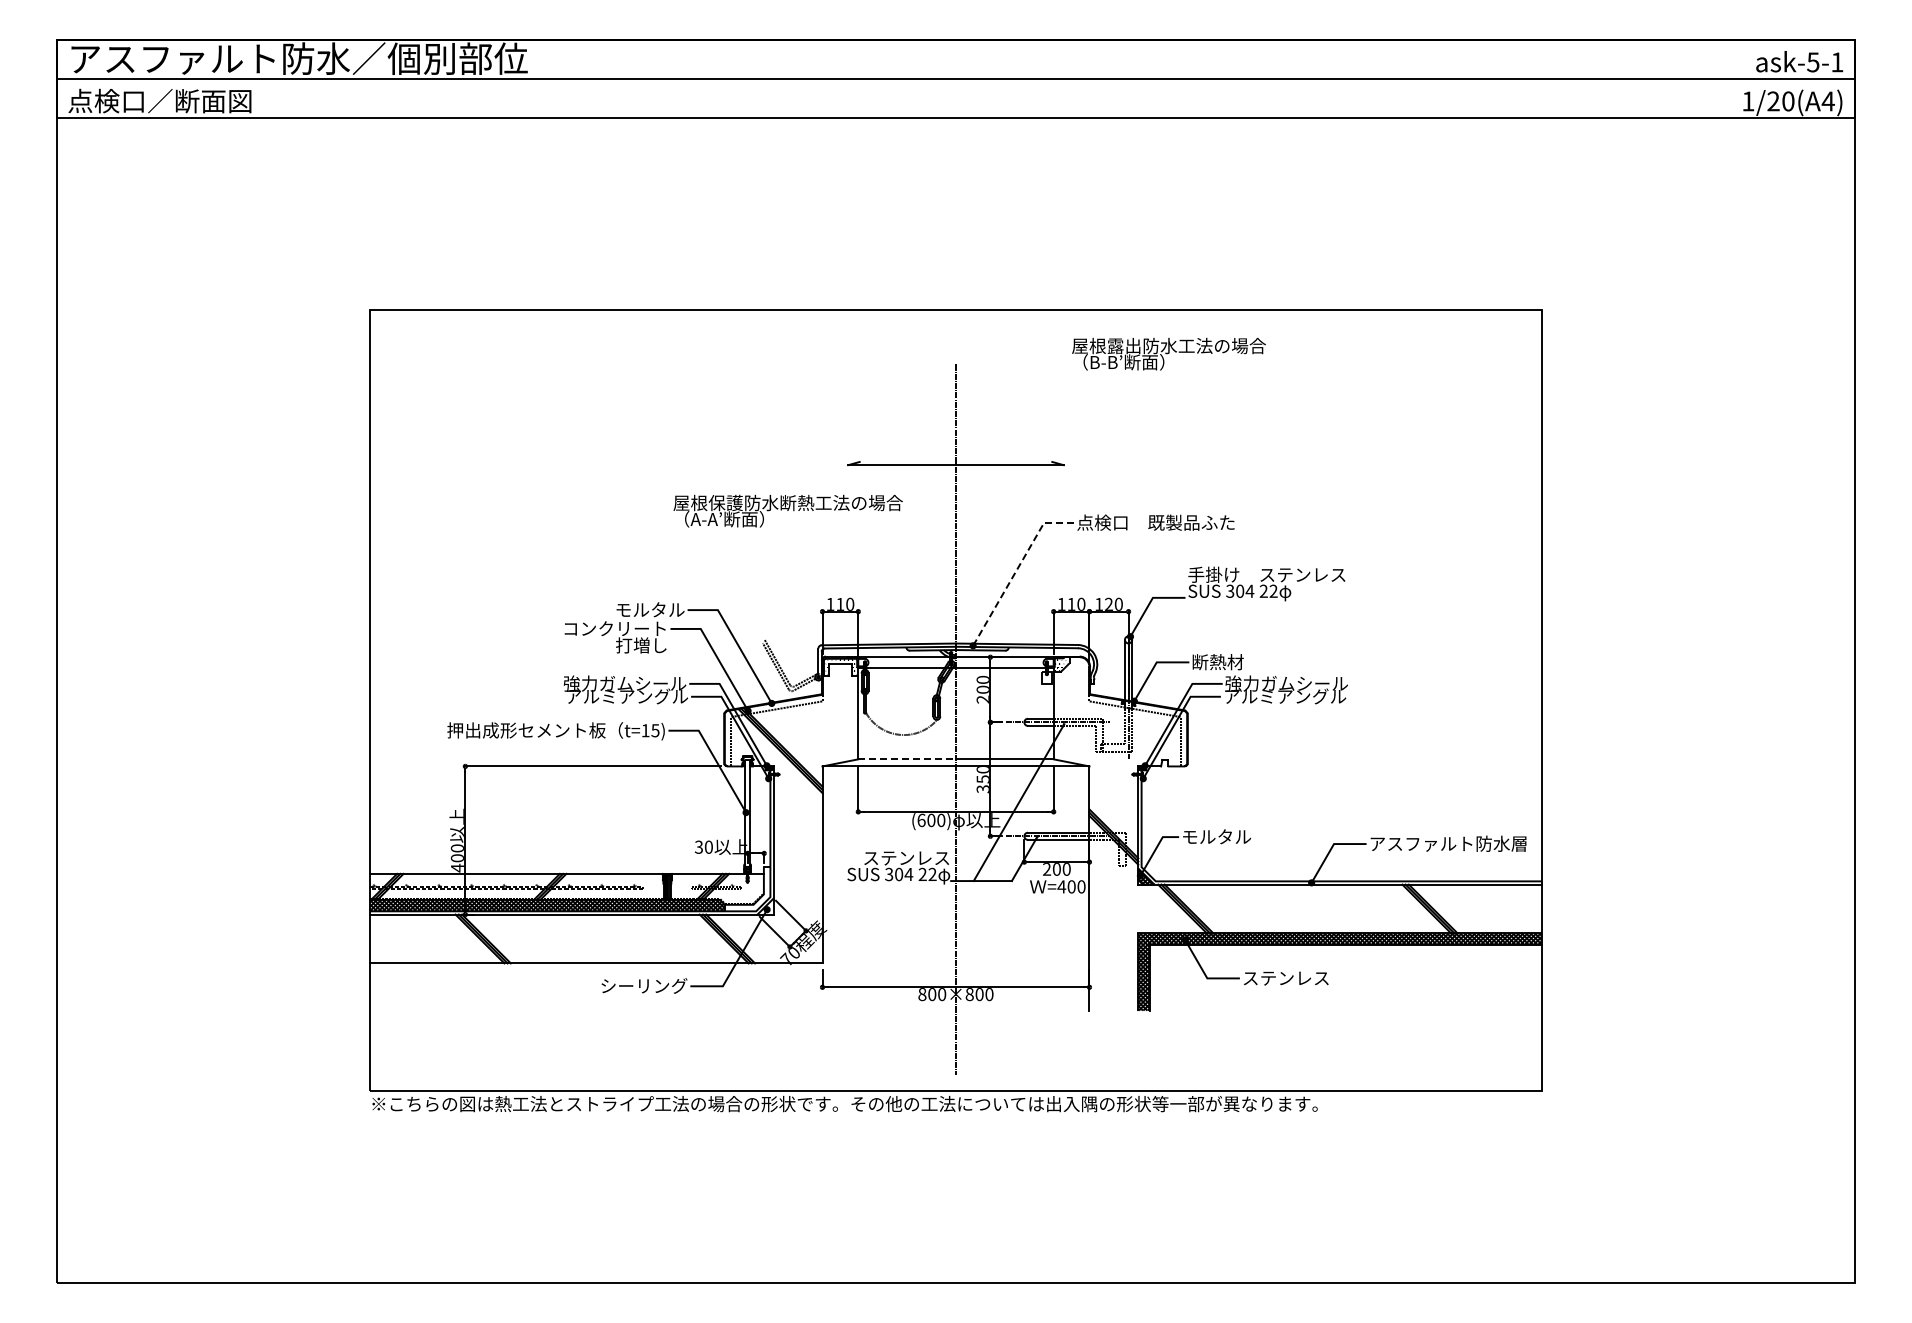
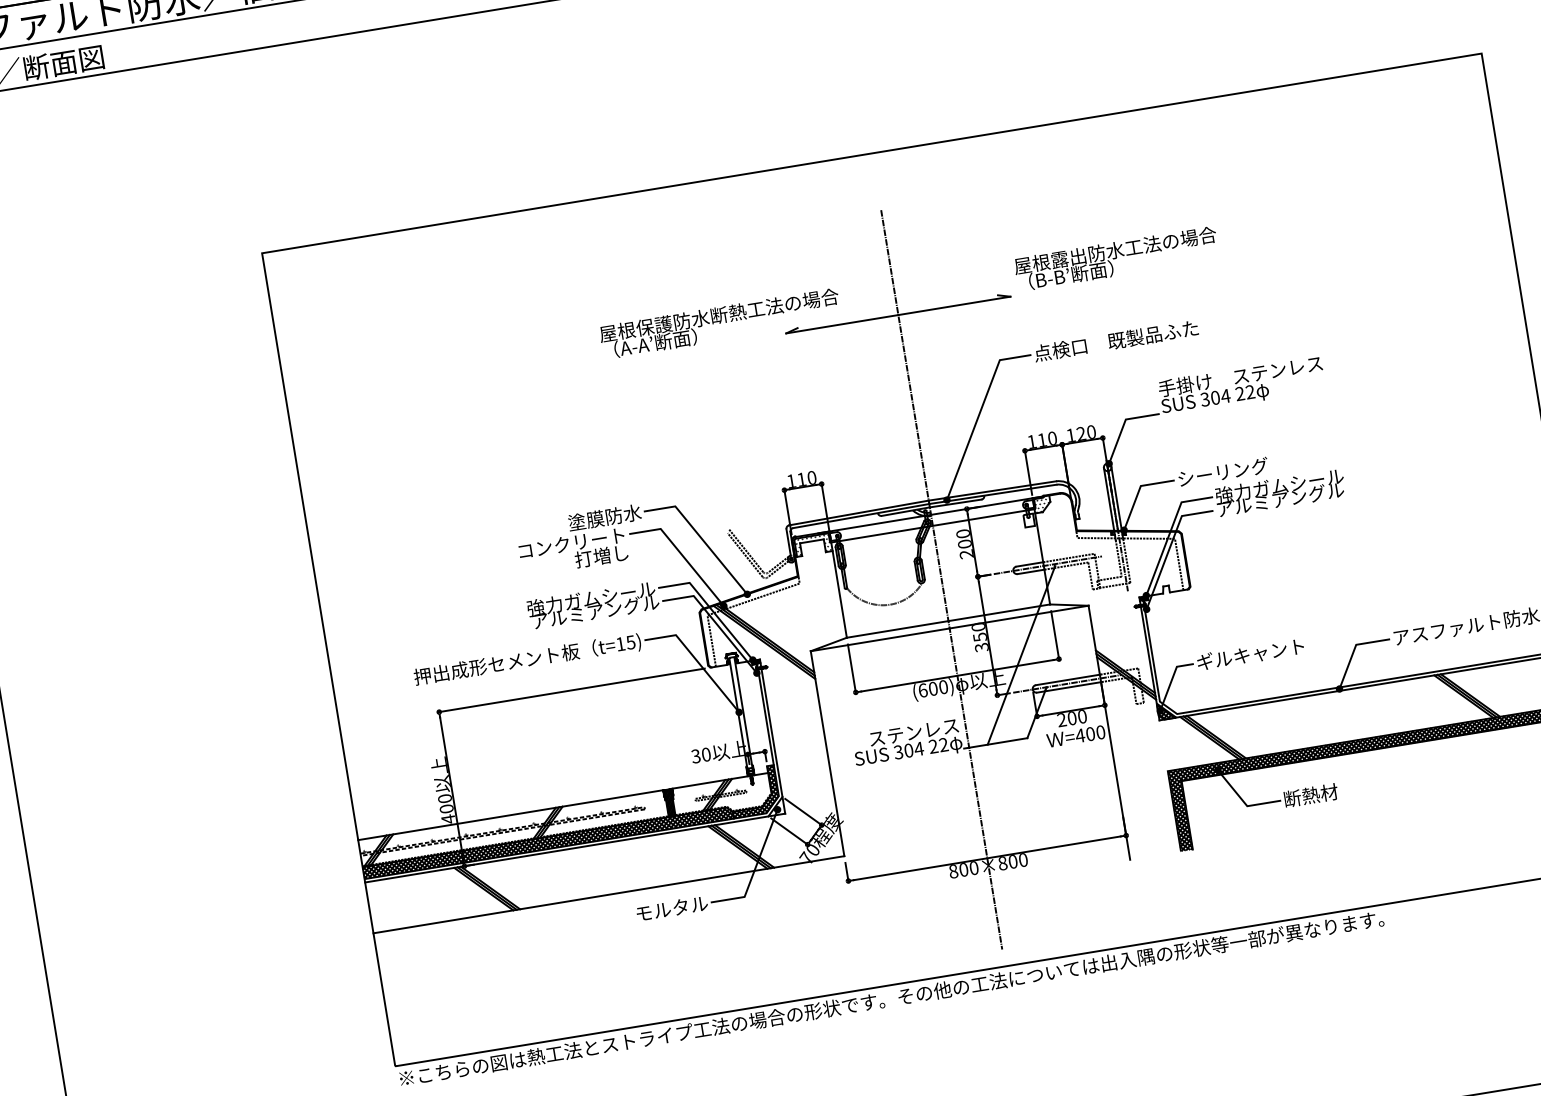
text: (1168, 353) -> (1116, 258), moved
text: (787, 510) -> (719, 323), moved
line: (1016, 570) -> (979, 414), dashed -> solid
text: (649, 609) -> (604, 517), モルタル -> 塗膜防水
text: (1235, 662) -> (1222, 472), 断熱材 -> シーリング
line: (907, 759) -> (898, 629), dashed -> solid
text: (1233, 836) -> (1250, 654), モルタル -> ギルキャント
hatch: (747, 889) -> (753, 792), added
text: (1285, 978) -> (1328, 792), ステンレス -> 断熱材
text: (644, 985) -> (662, 909), シーリング -> モルタル

